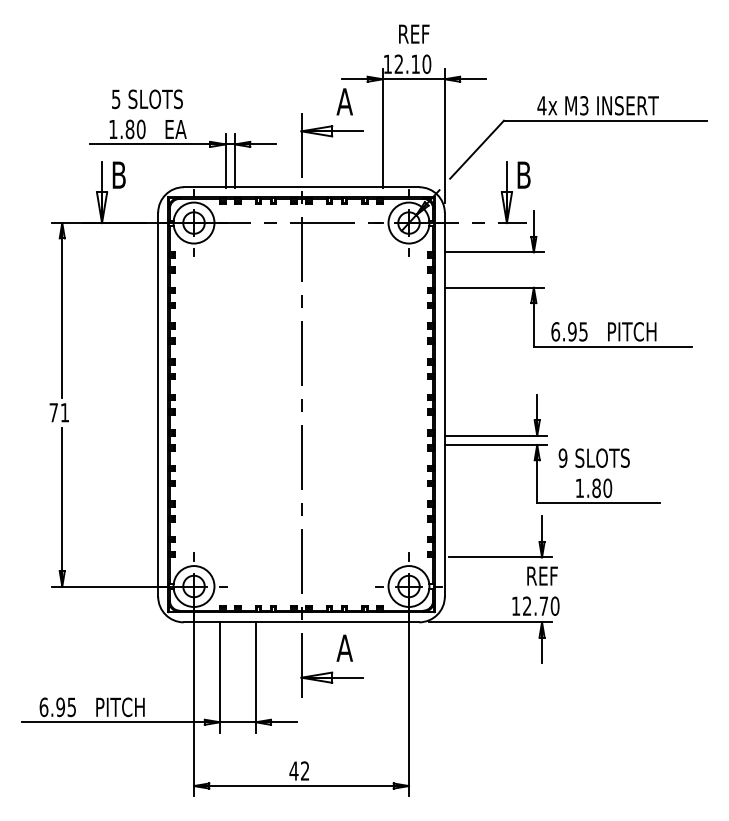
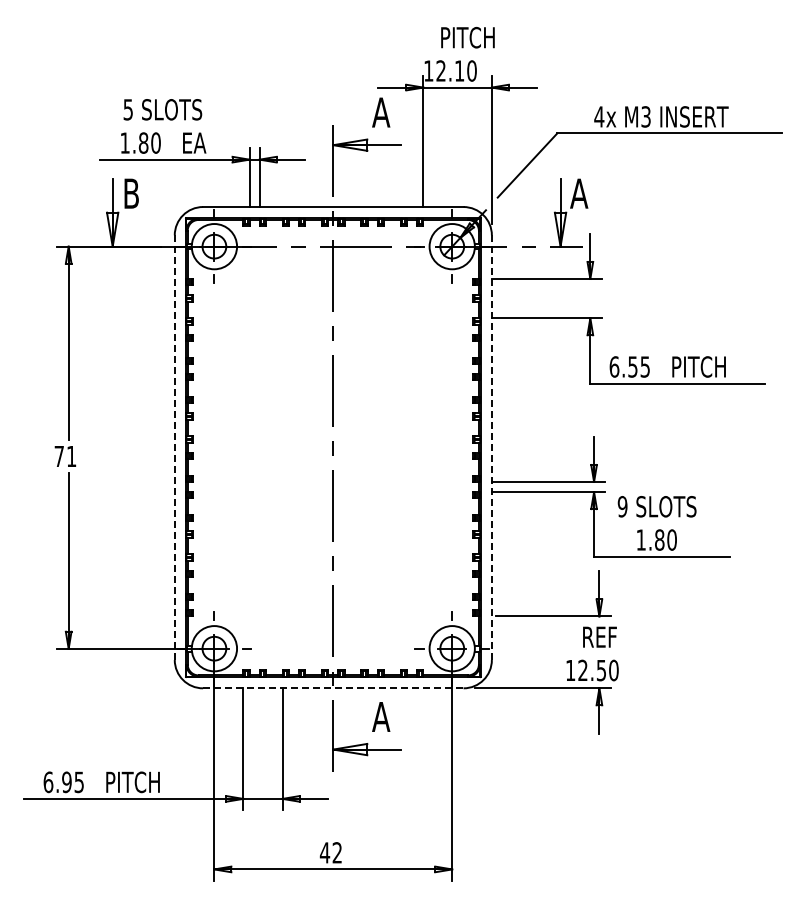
text: (423, 33) -> (468, 37), REF -> PITCH
text: (524, 175) -> (579, 193), B -> A
text: (571, 331) -> (632, 366), 6.95 -> 6.55
line: (444, 404) -> (491, 447), solid -> dashed
line: (157, 405) -> (174, 448), solid -> dashed
text: (543, 606) -> (601, 670), 12.70 -> 12.50
line: (301, 622) -> (333, 688), solid -> dashed

